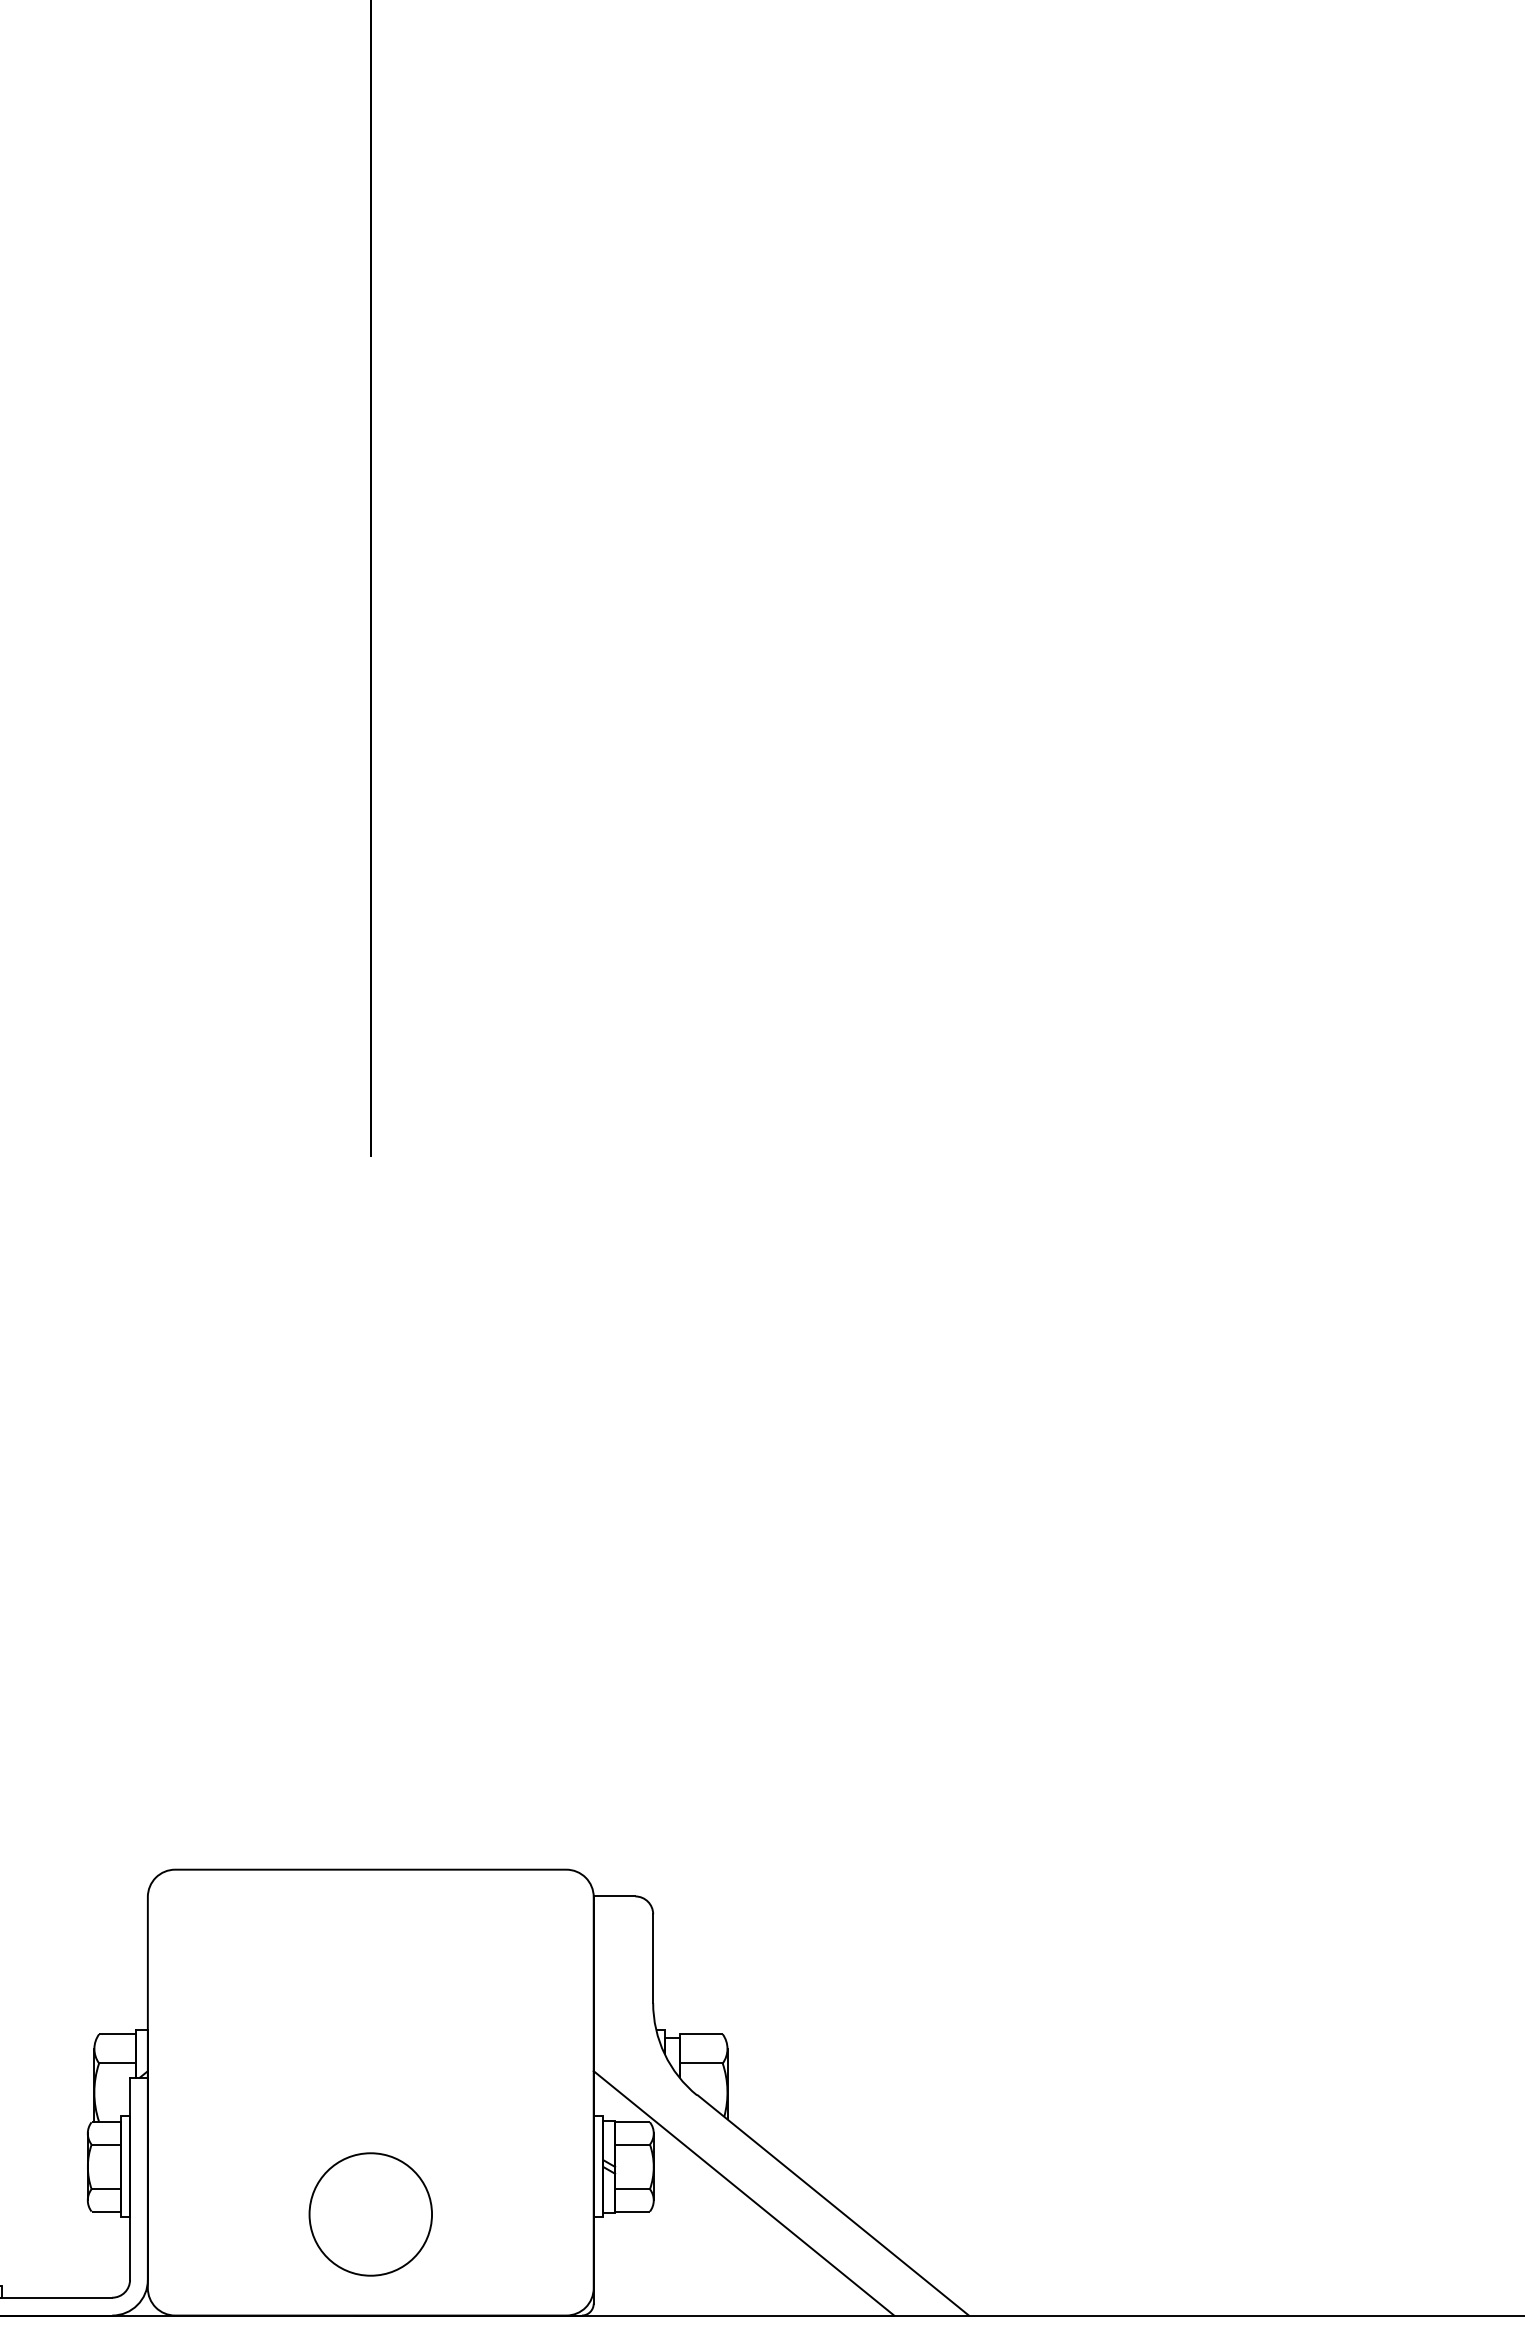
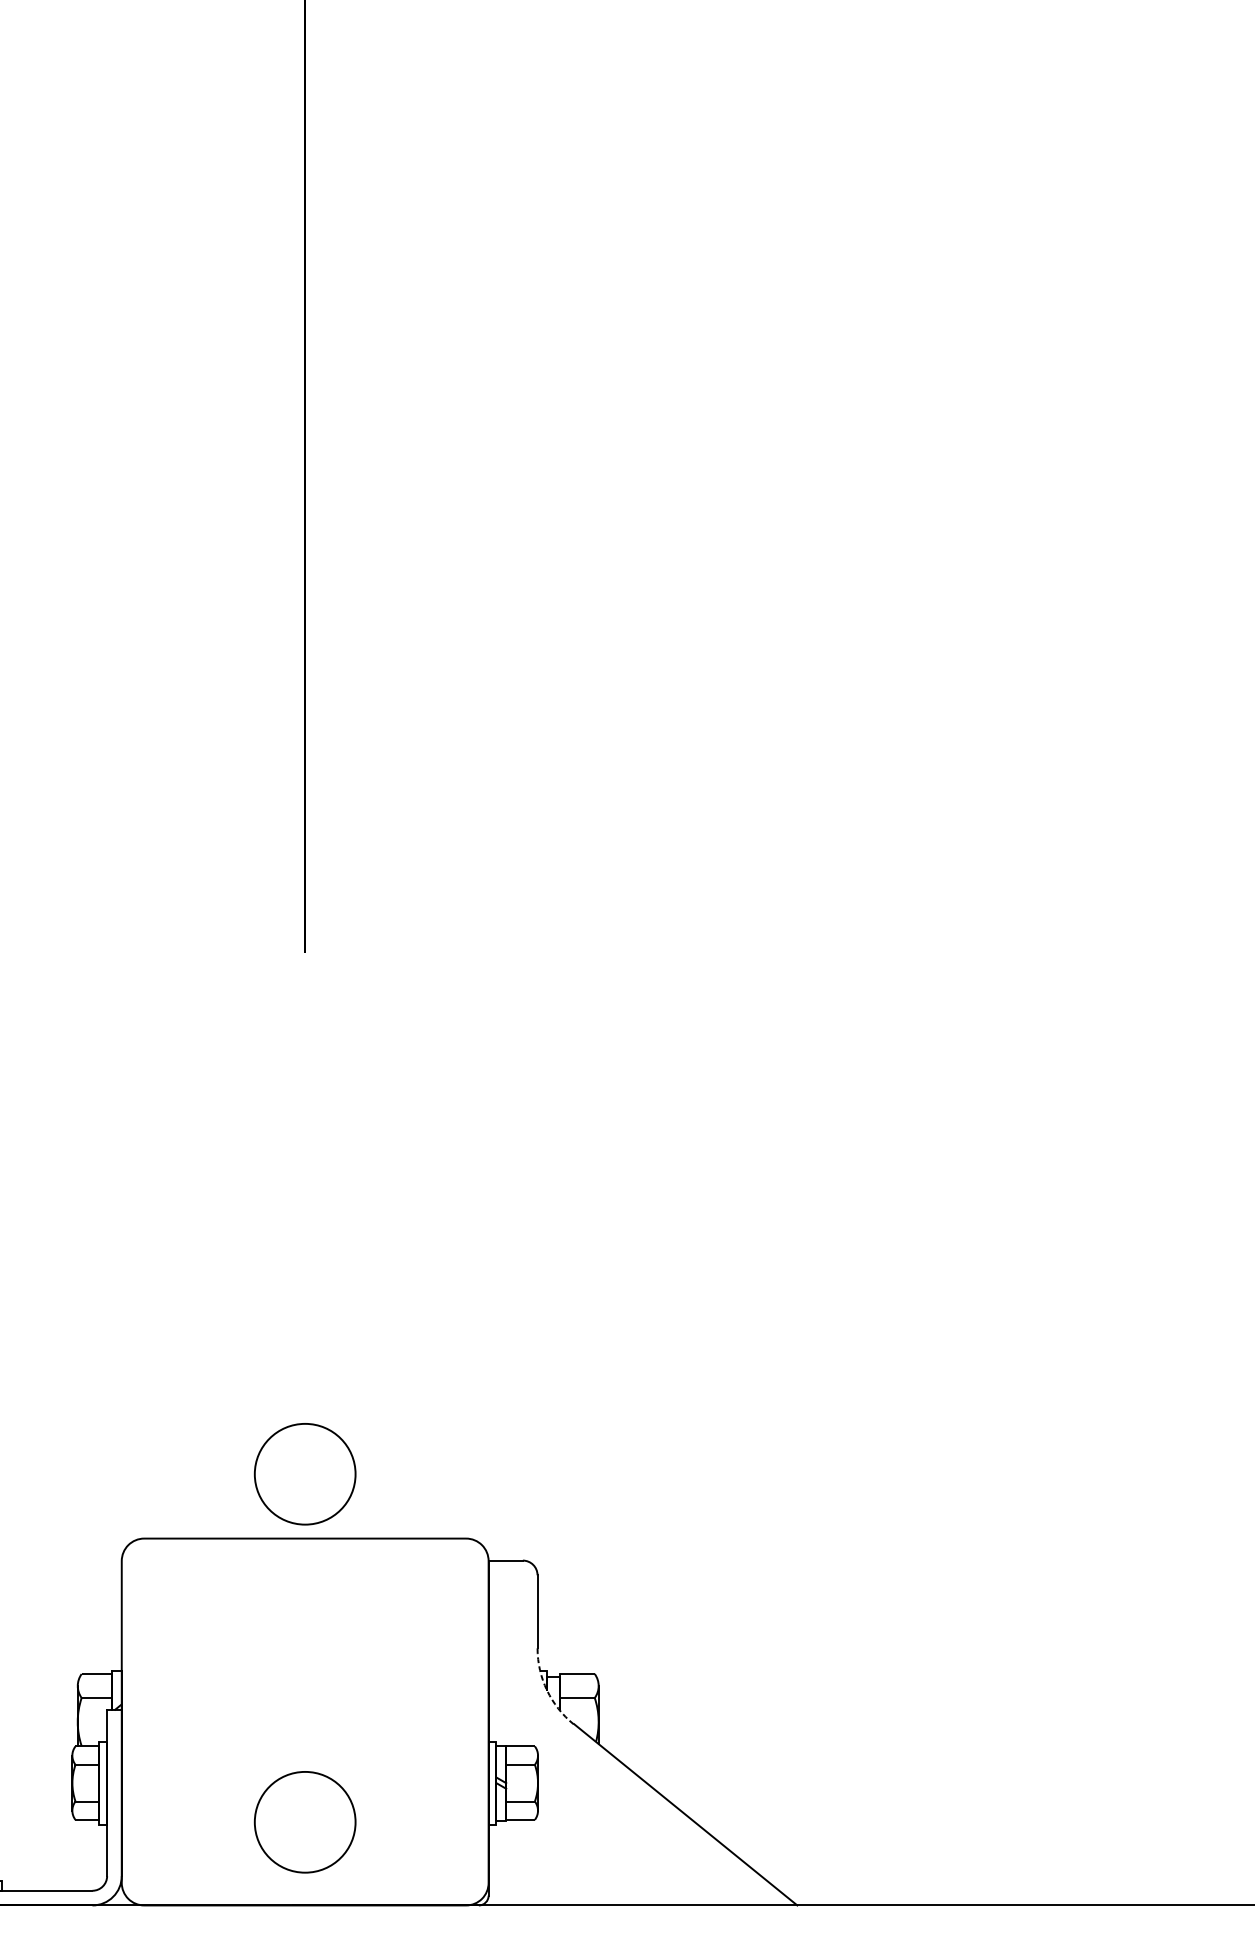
circle: (370, 1791) -> (304, 1474), added
arc: (664, 2054) -> (546, 1690), solid -> dashed
line: (743, 2193) -> (611, 1805), removed

